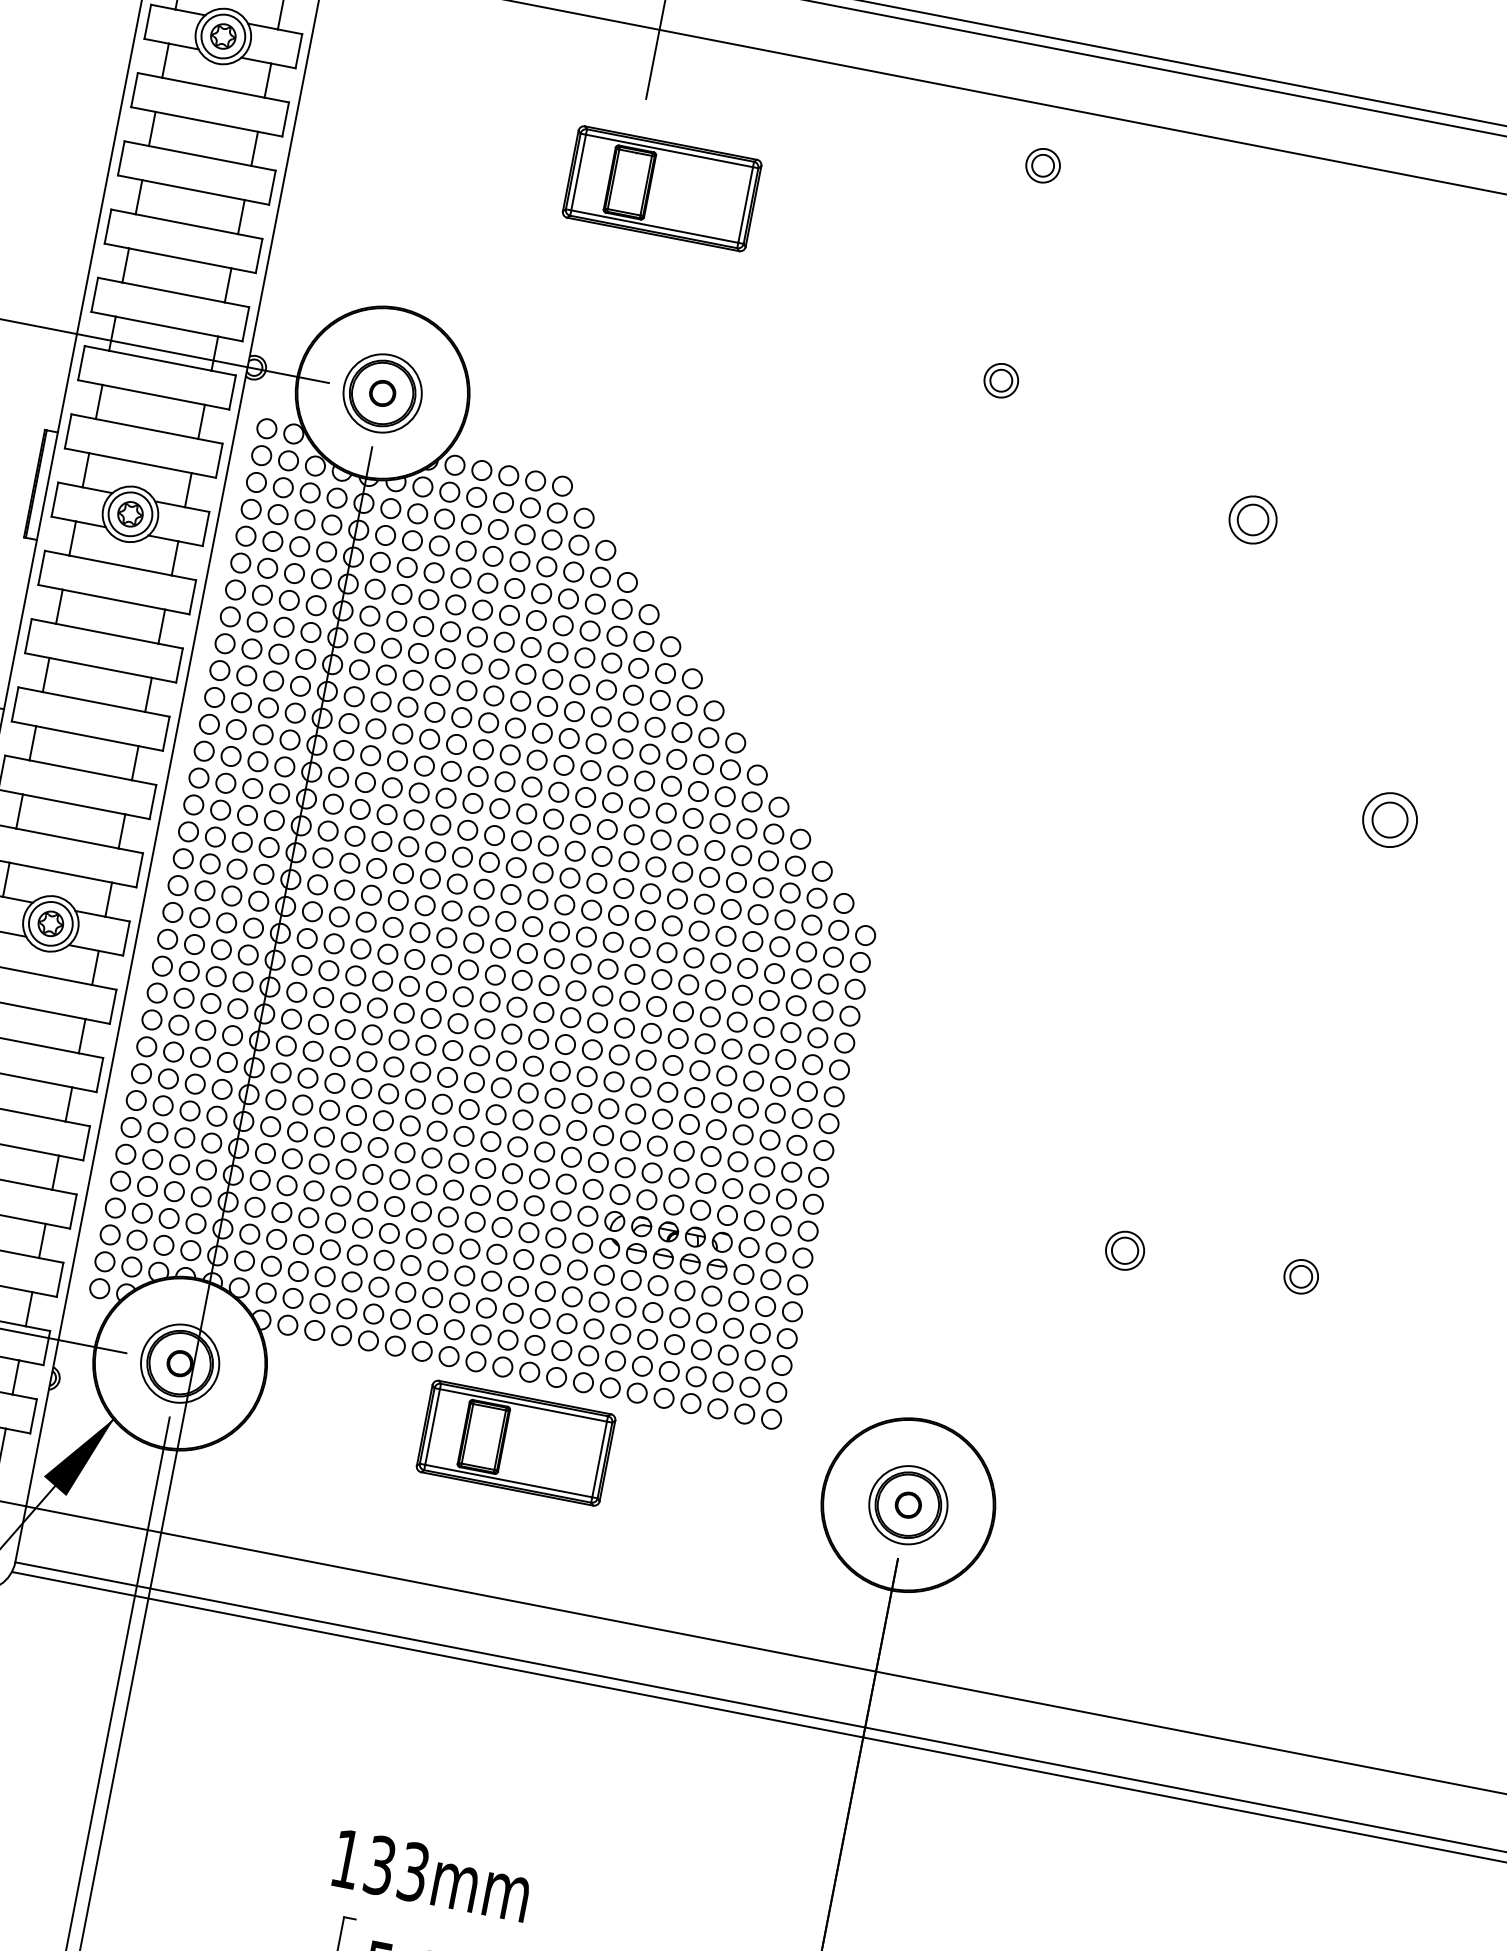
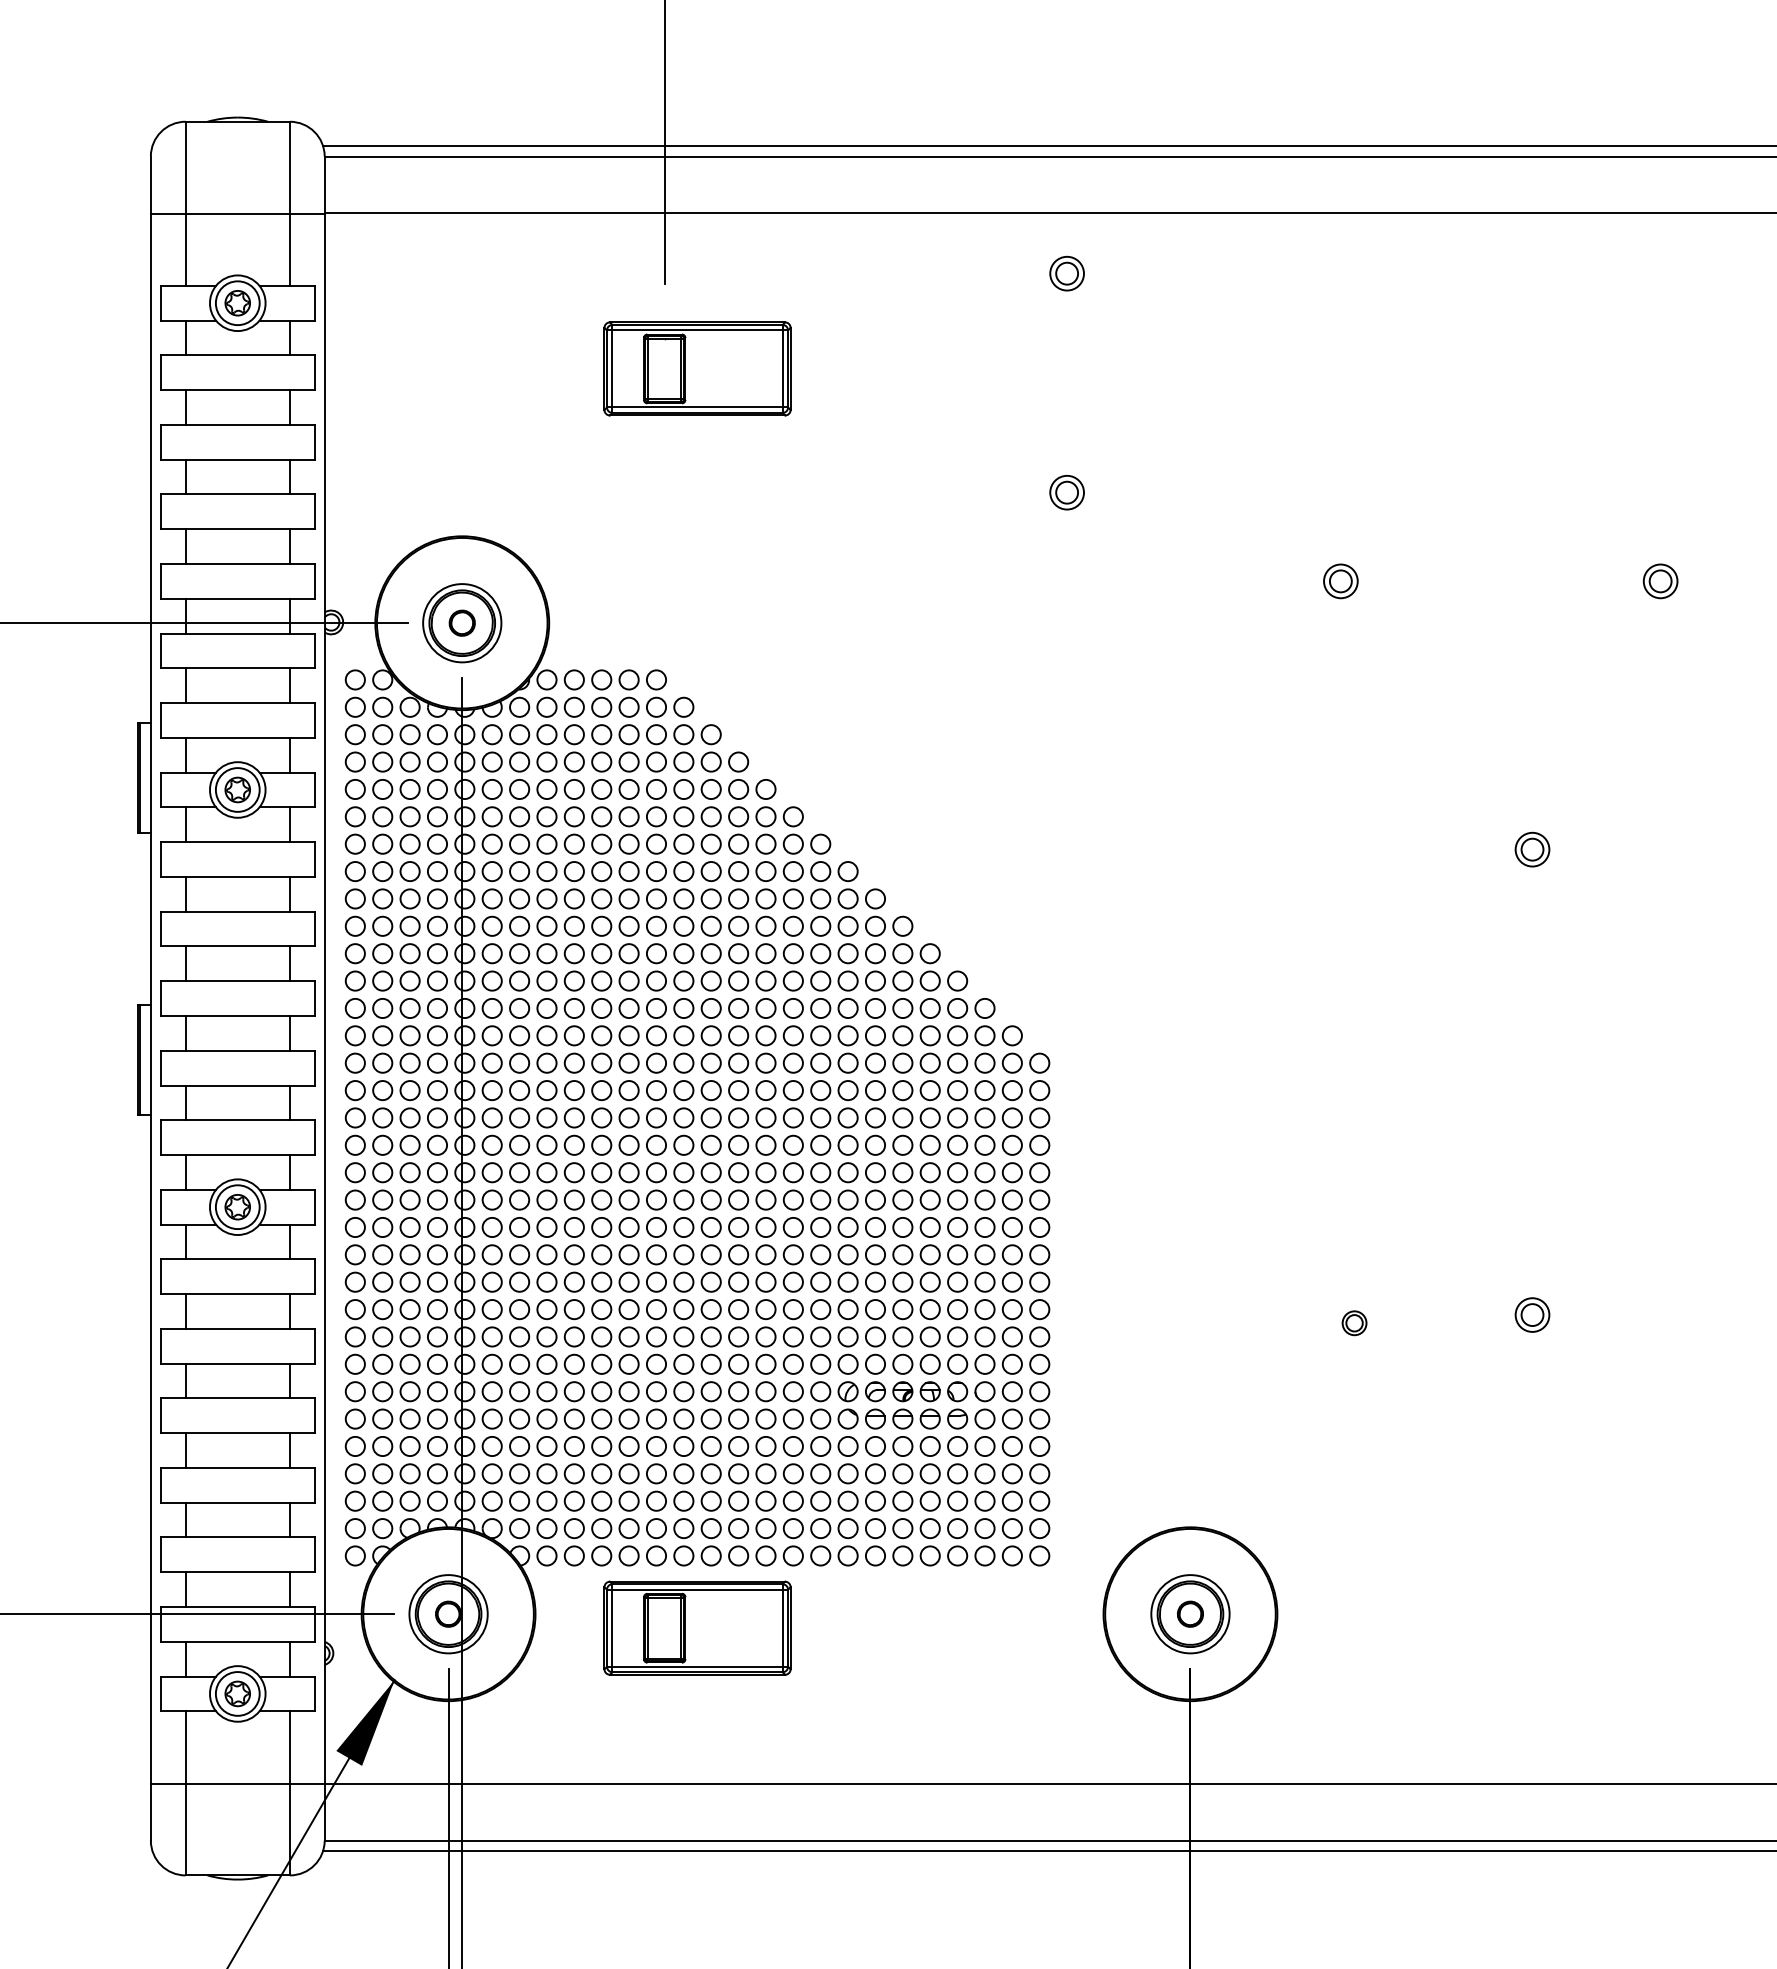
part: (1252, 520) -> (1340, 581), size x0.71
part: (1390, 819) -> (1532, 849), size x0.62
part: (1124, 1251) -> (1354, 1323), size x0.62
part: (516, 1442) -> (697, 1627), moved

